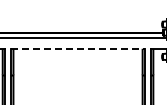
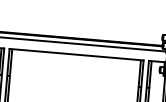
line: (78, 48) -> (77, 54), dashed -> solid

